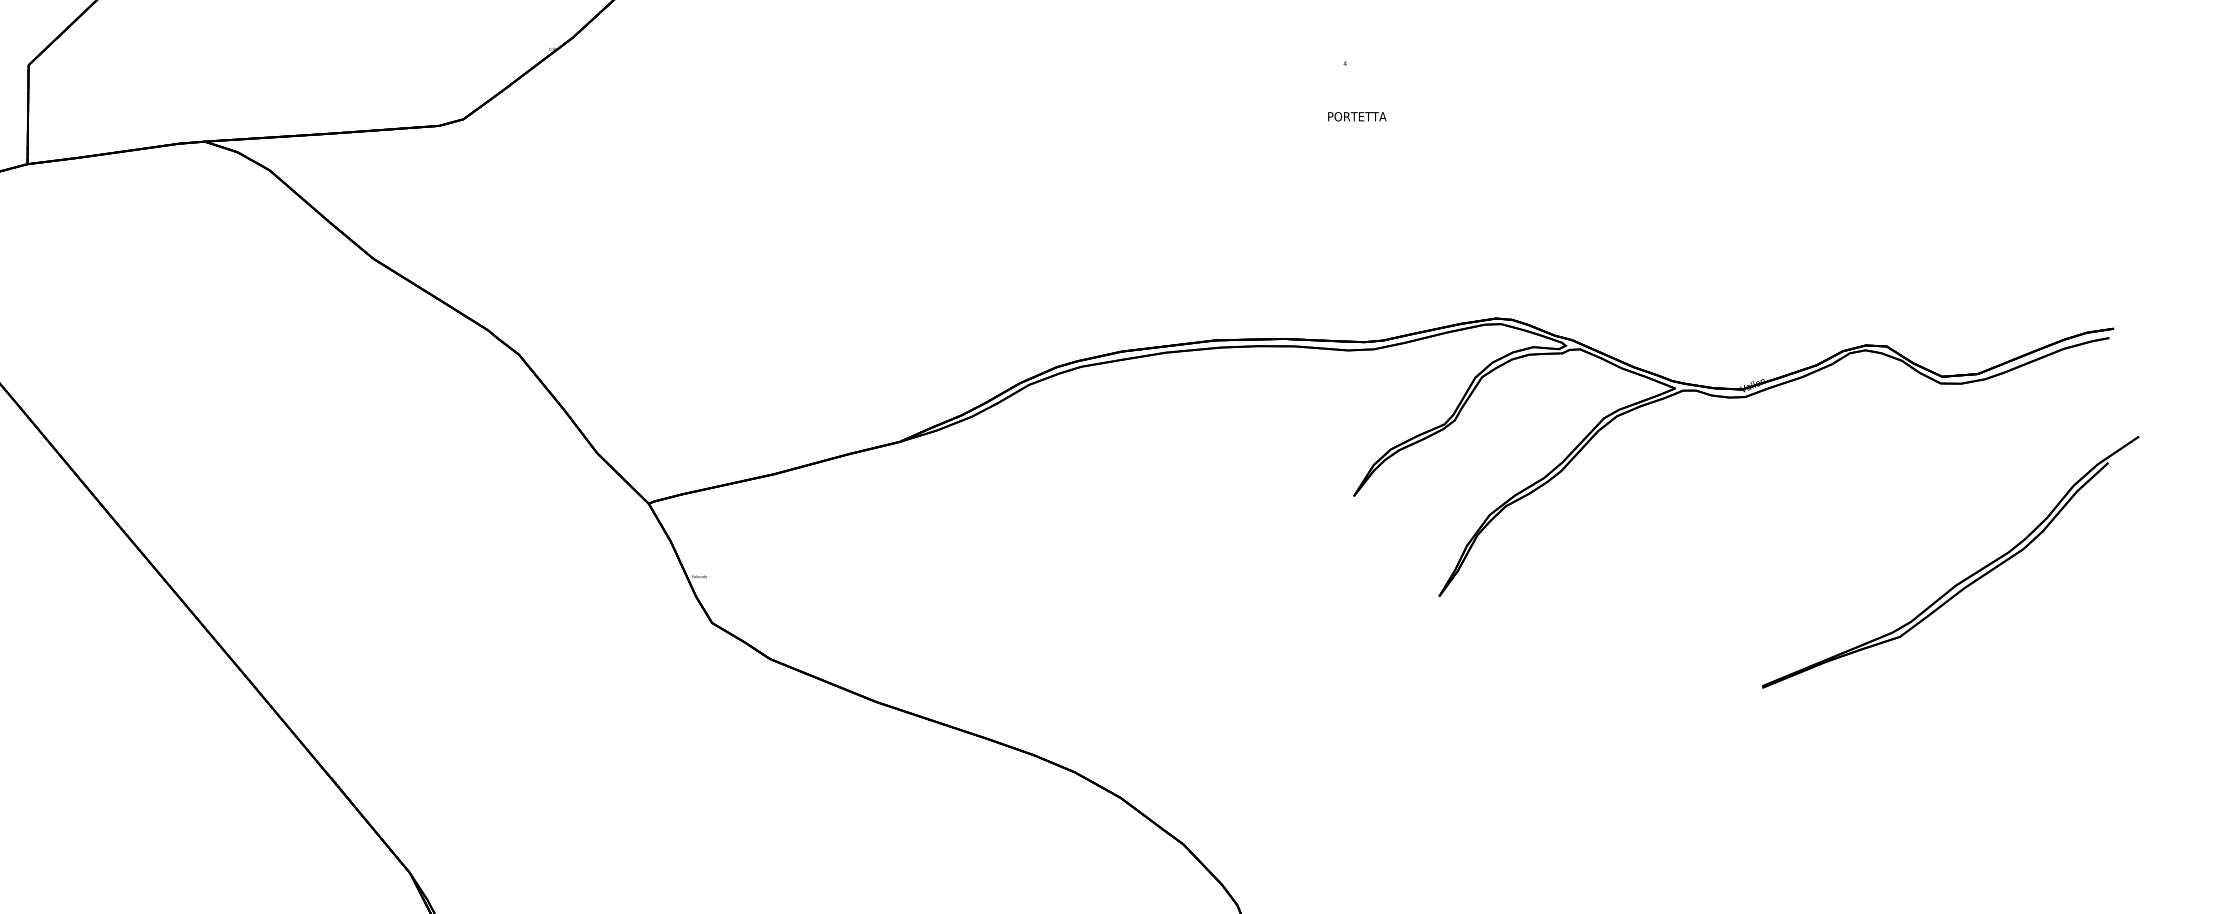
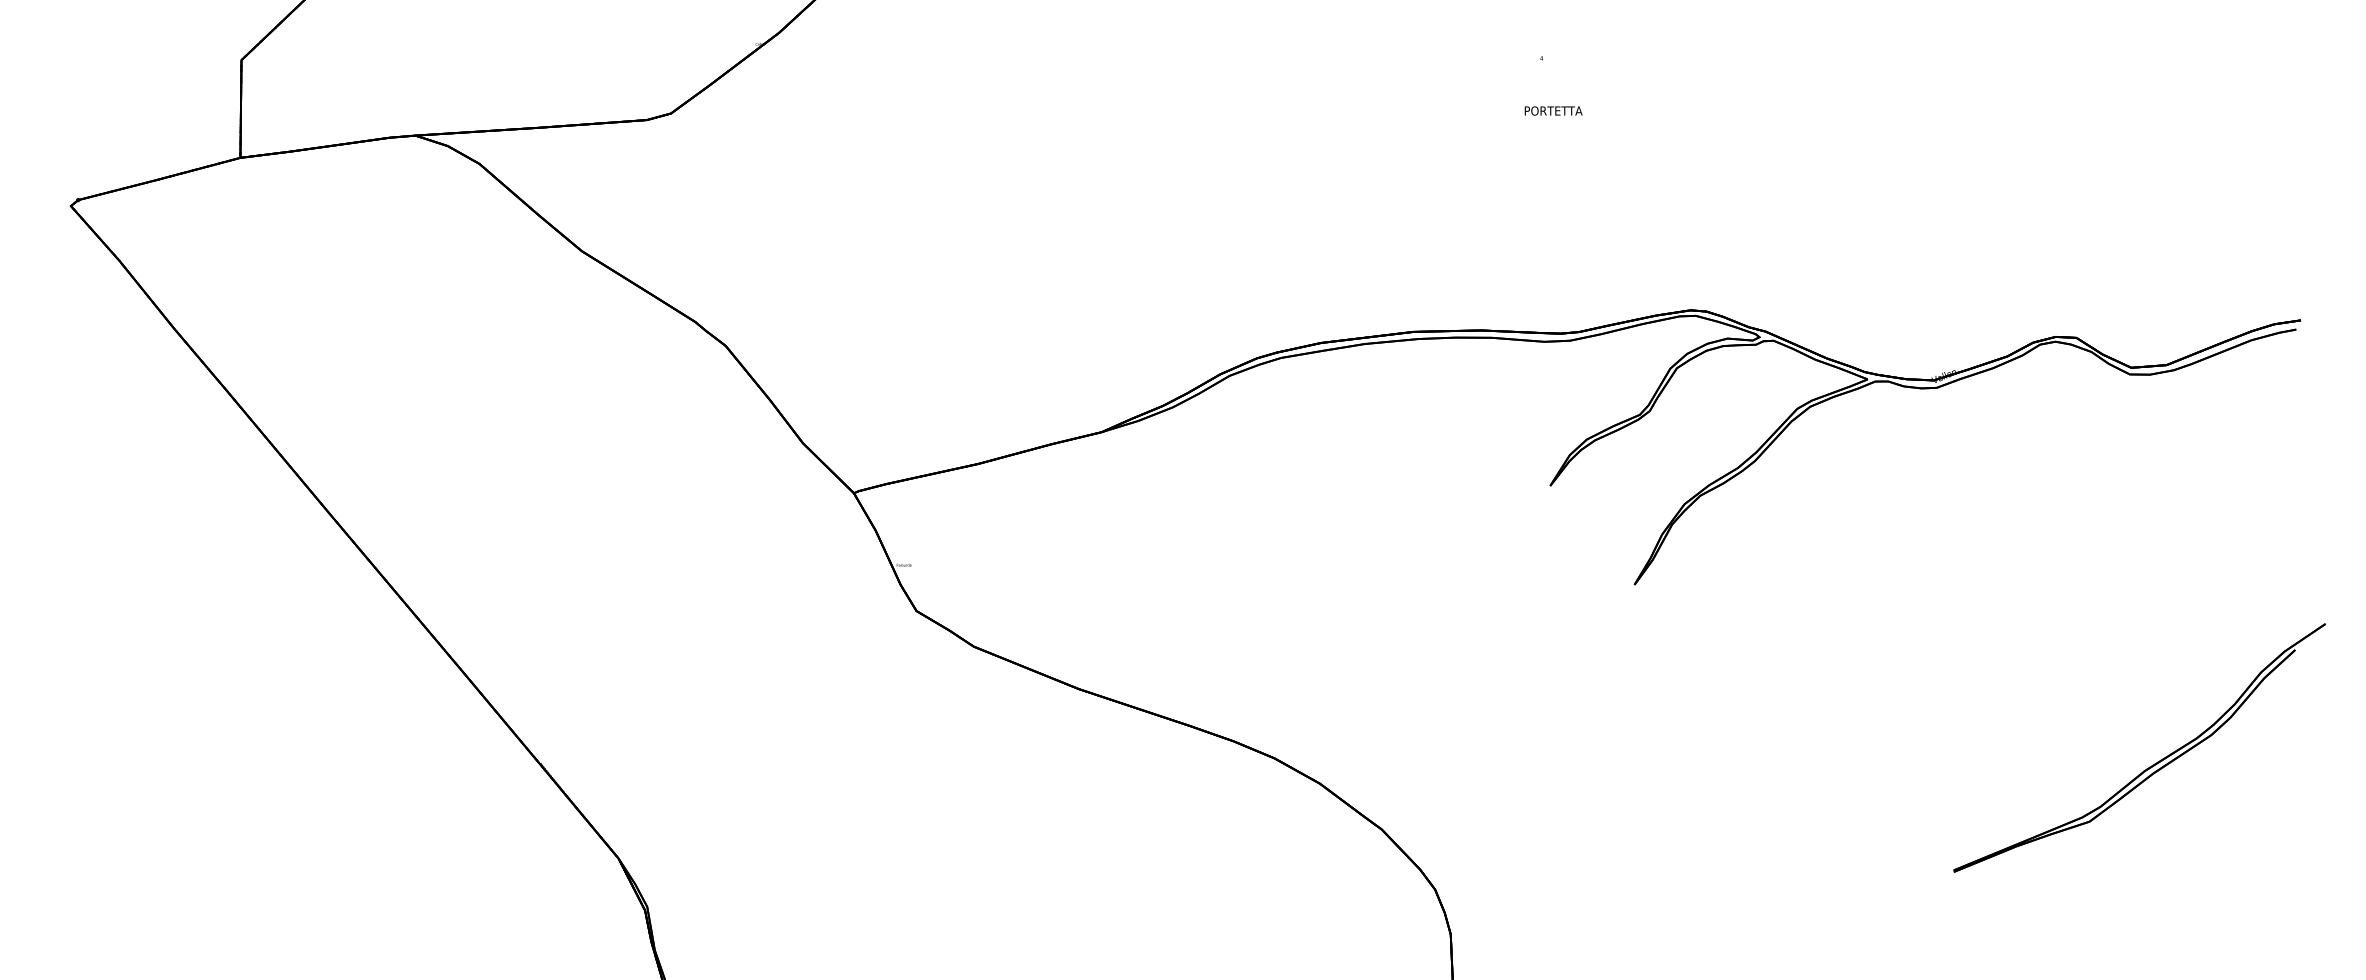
part: (1960, 580) -> (2149, 766), moved

